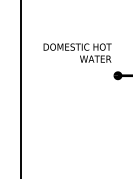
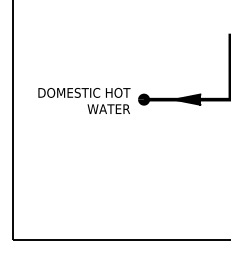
text: (77, 52) -> (84, 100), moved

